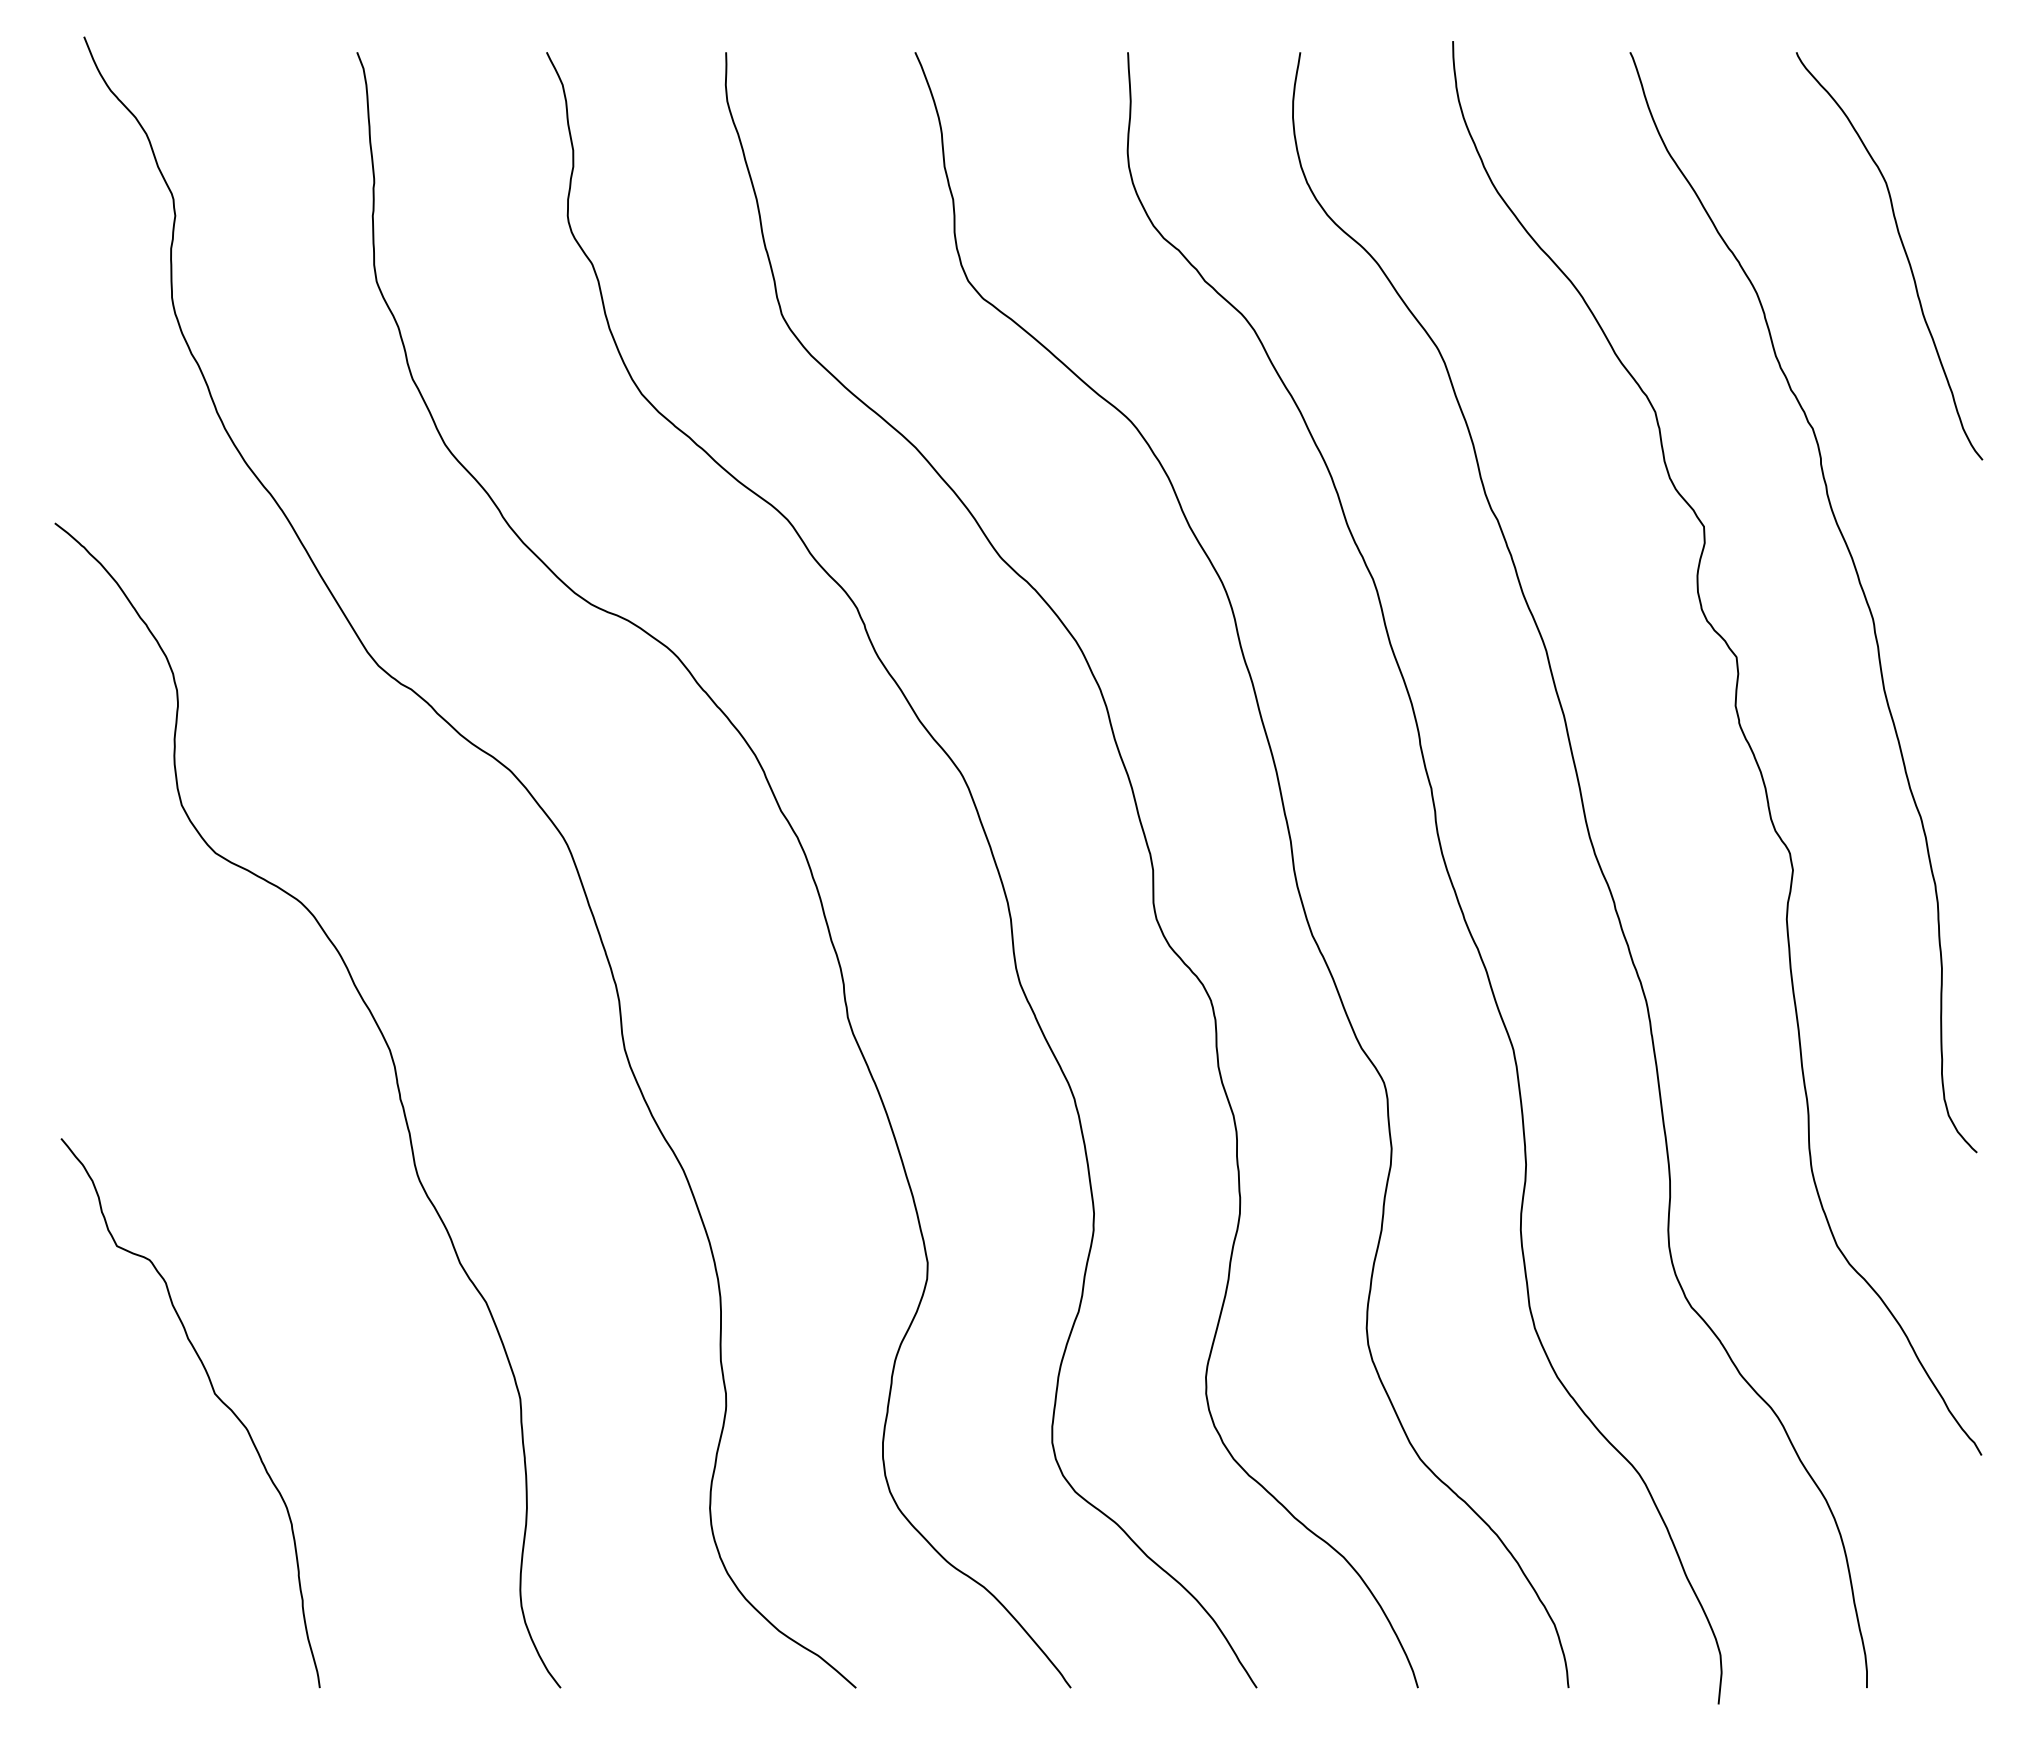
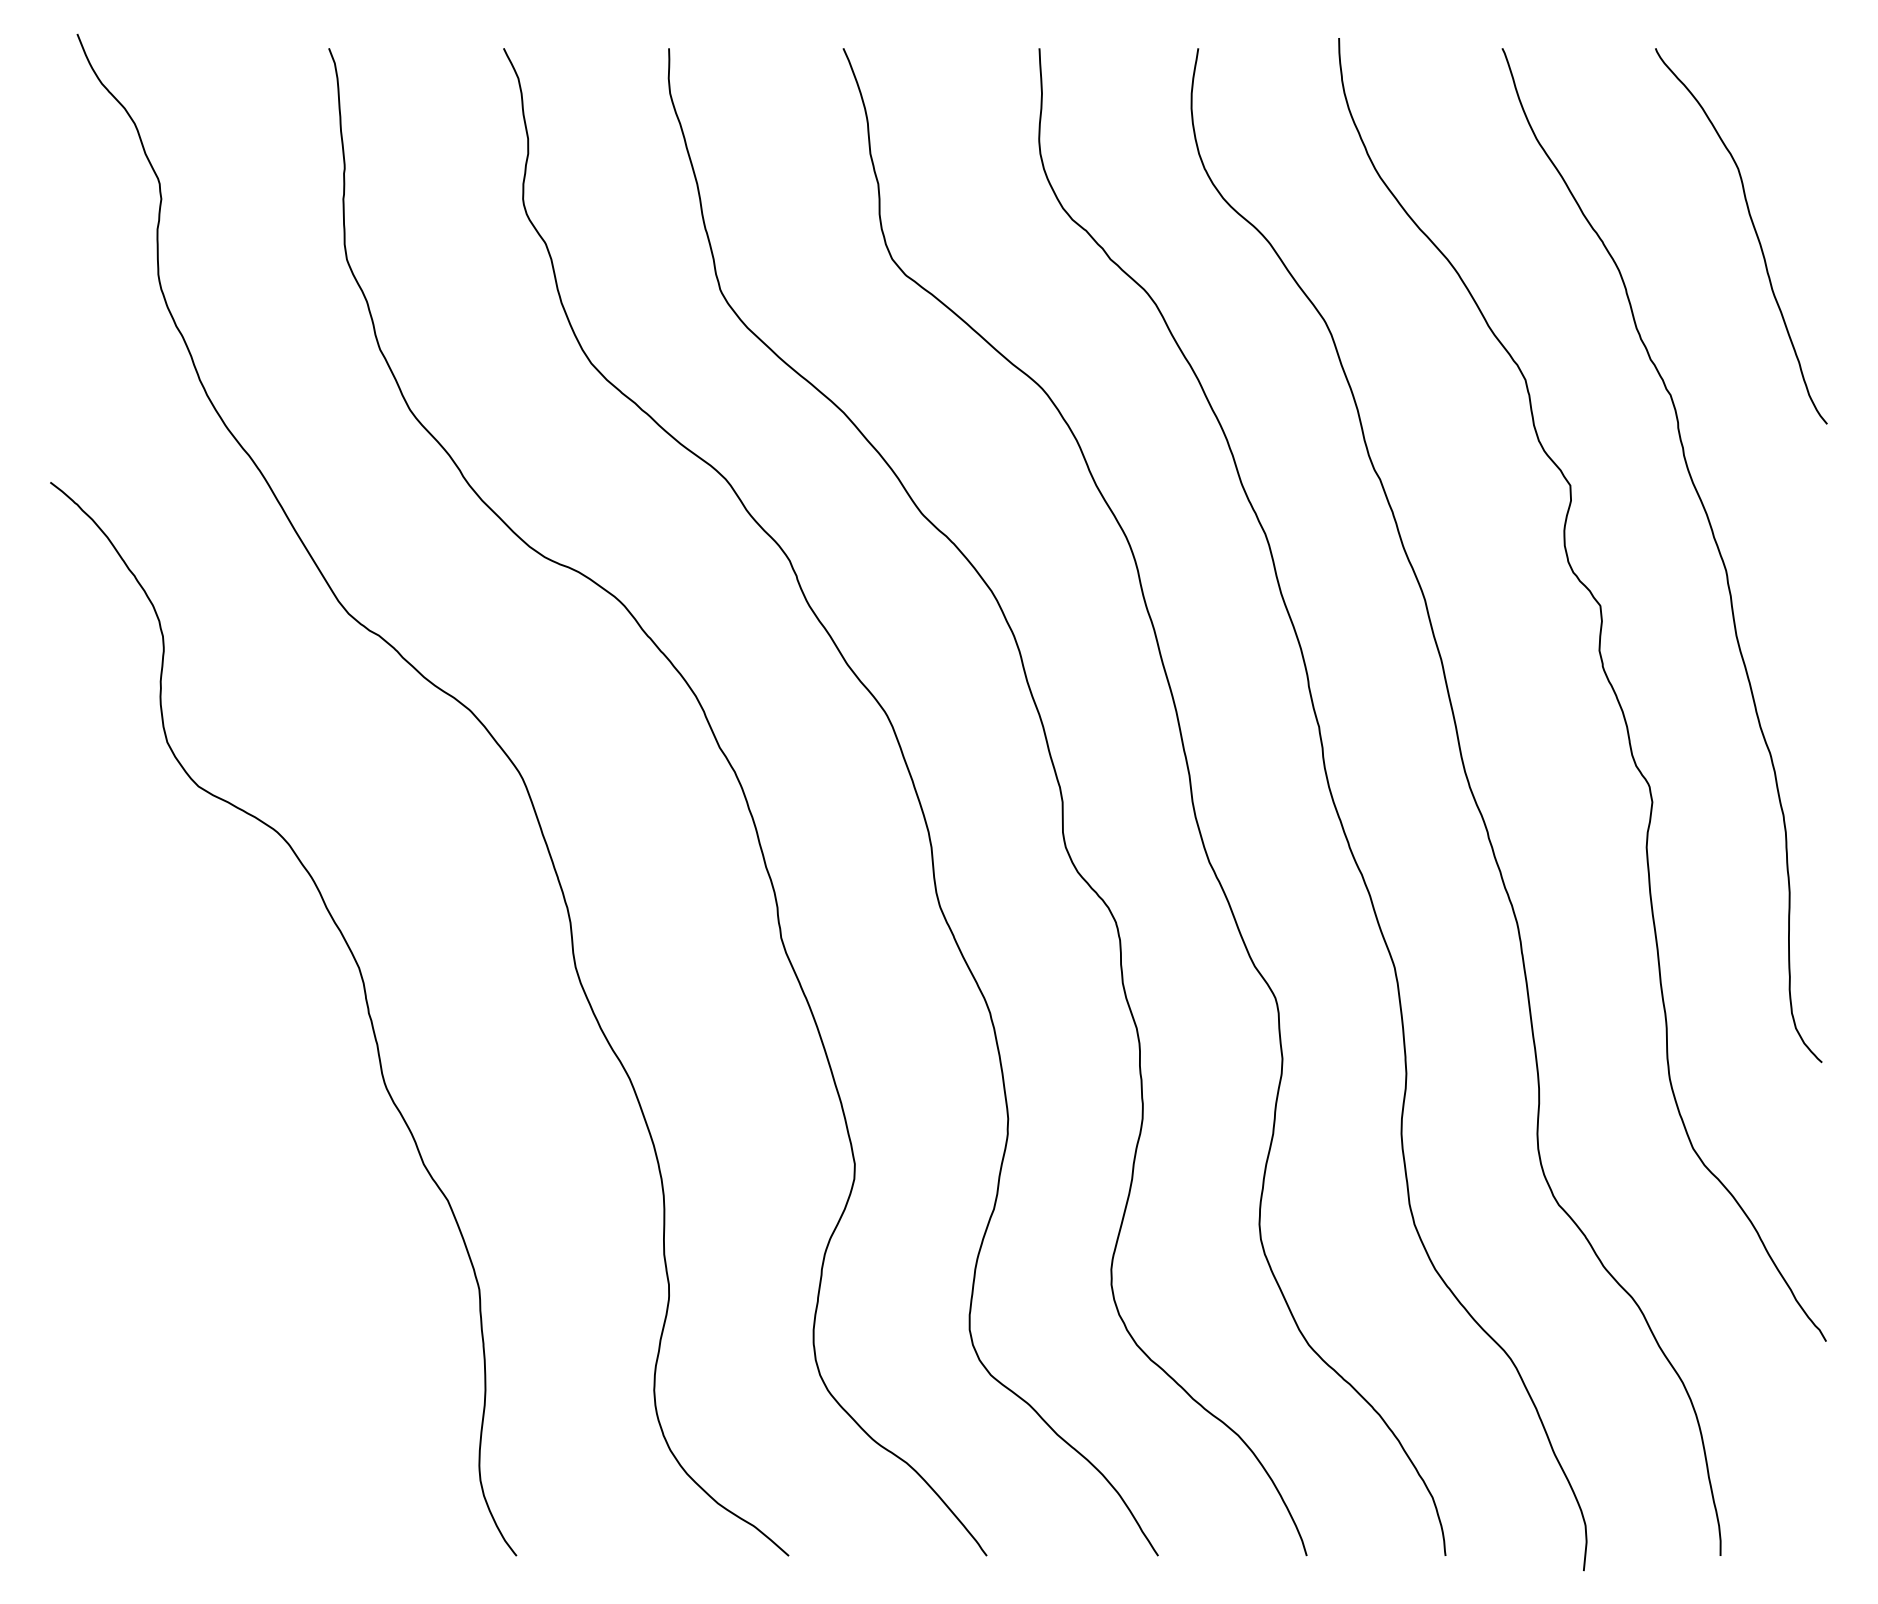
curve: (213, 1393) -> (196, 1284), removed

